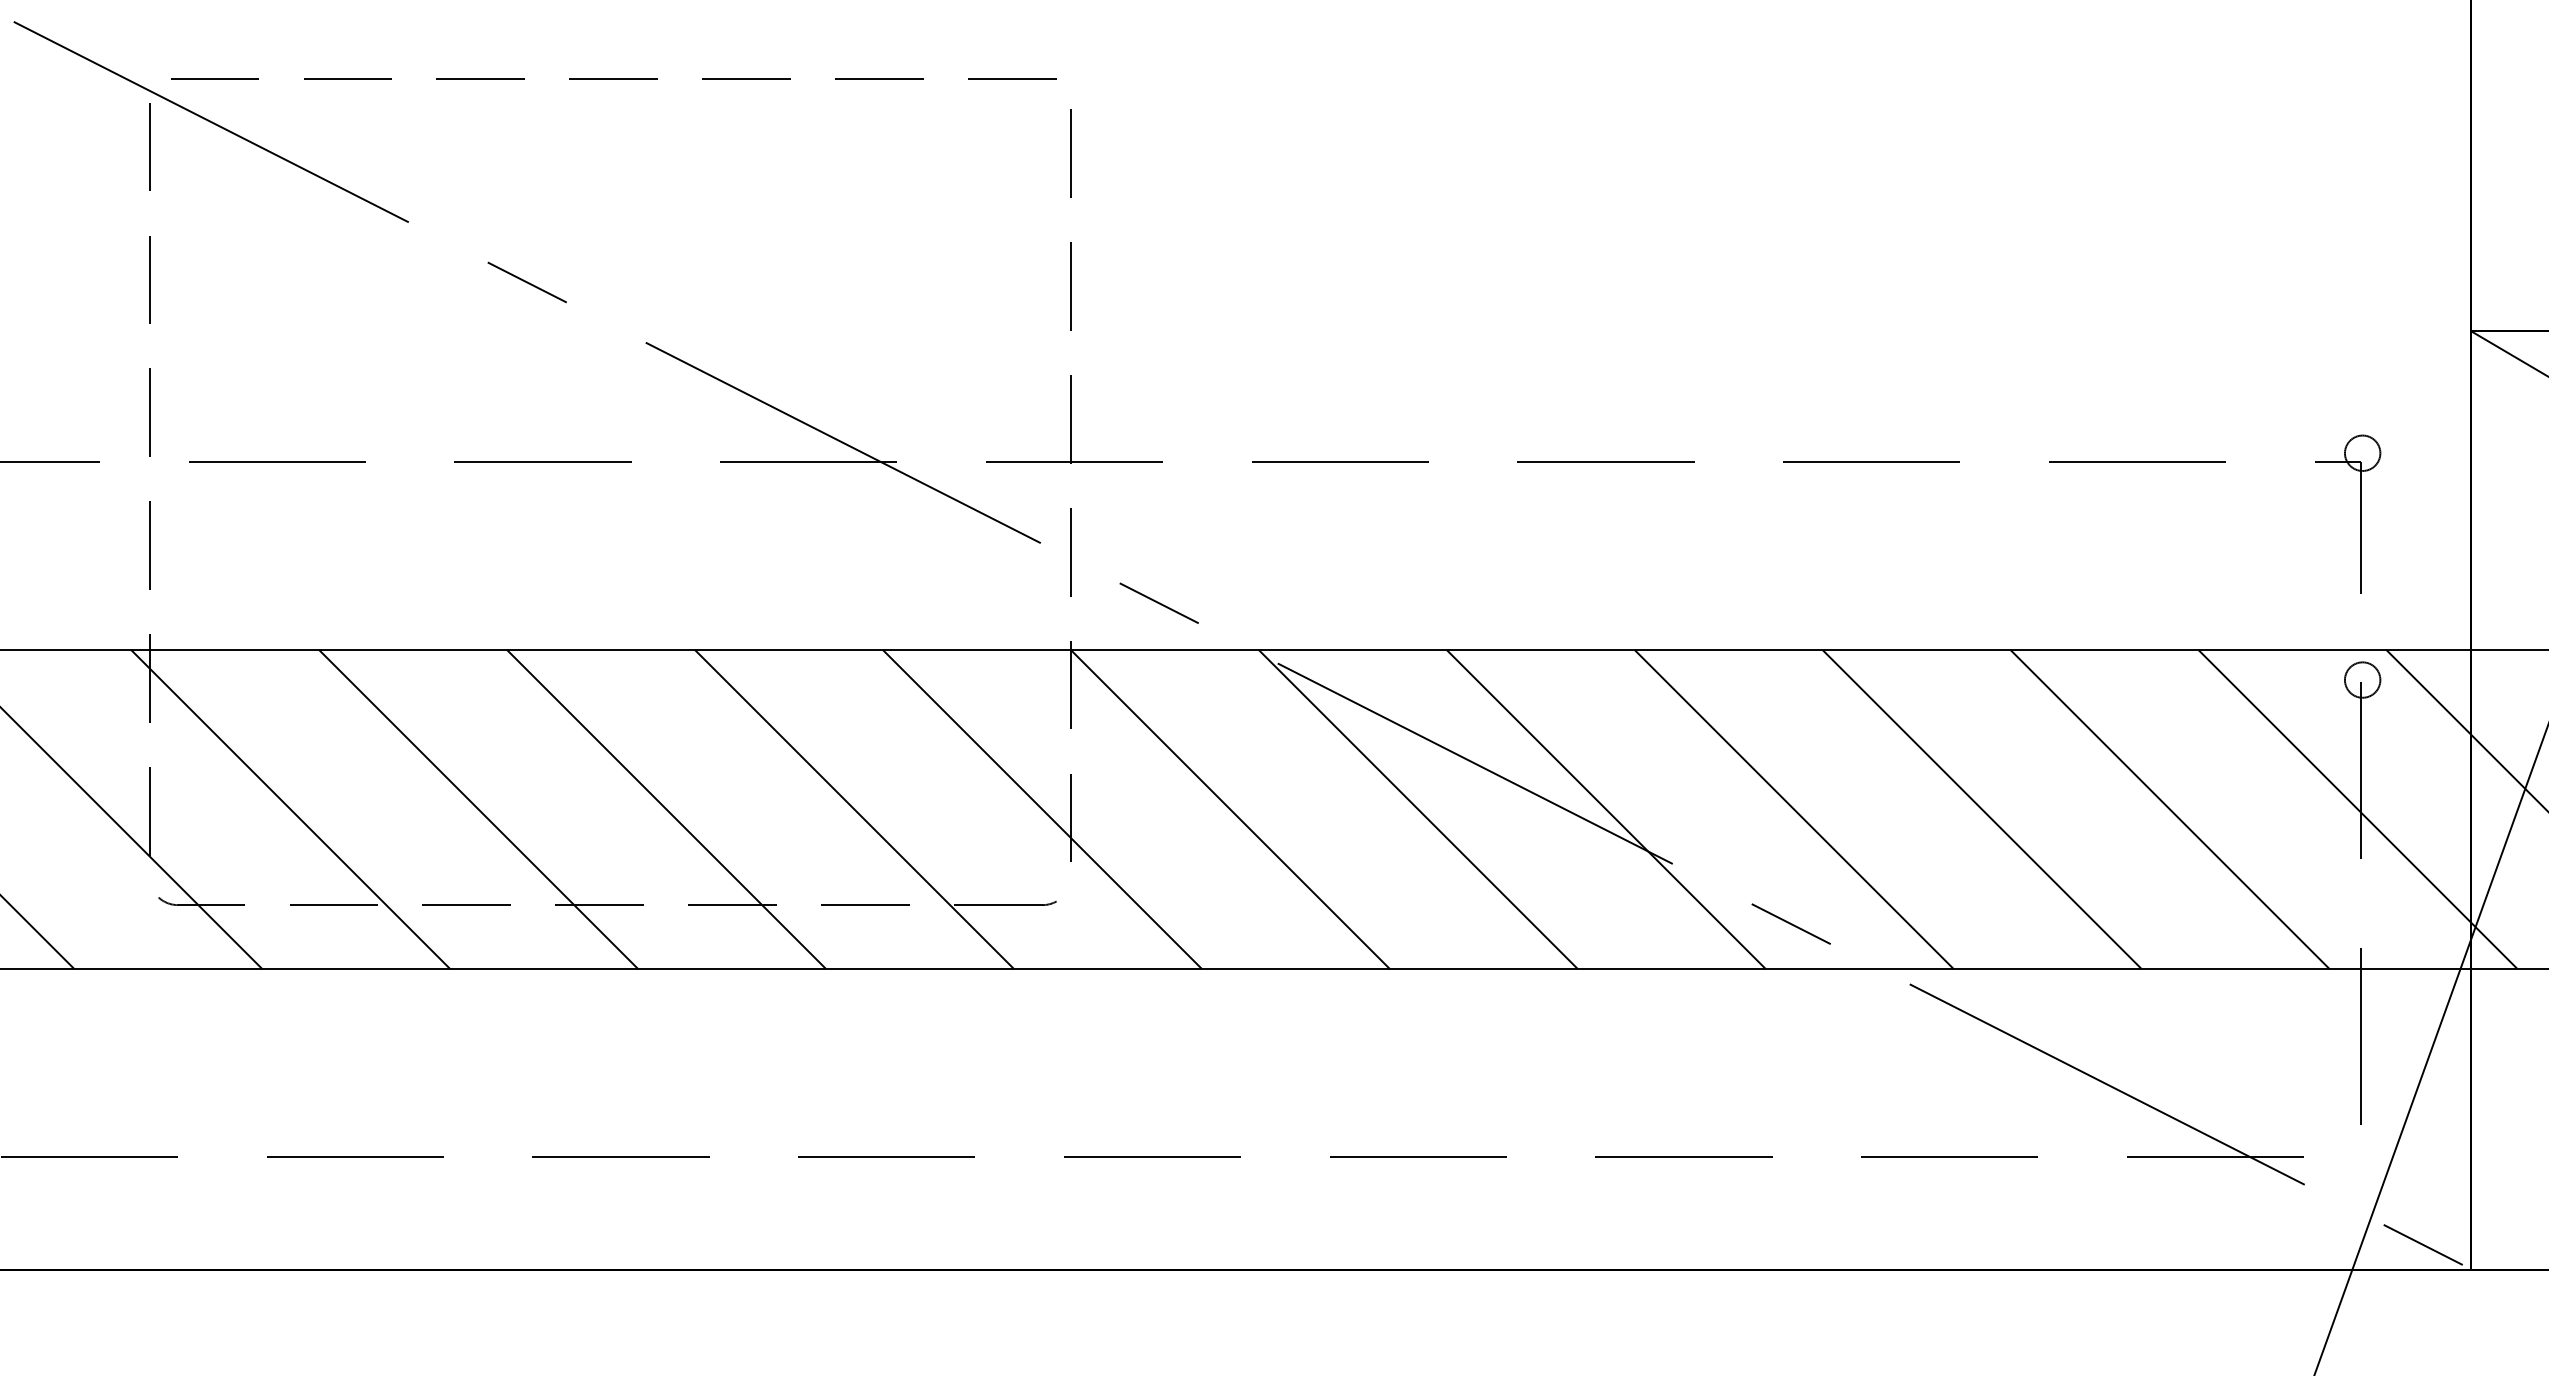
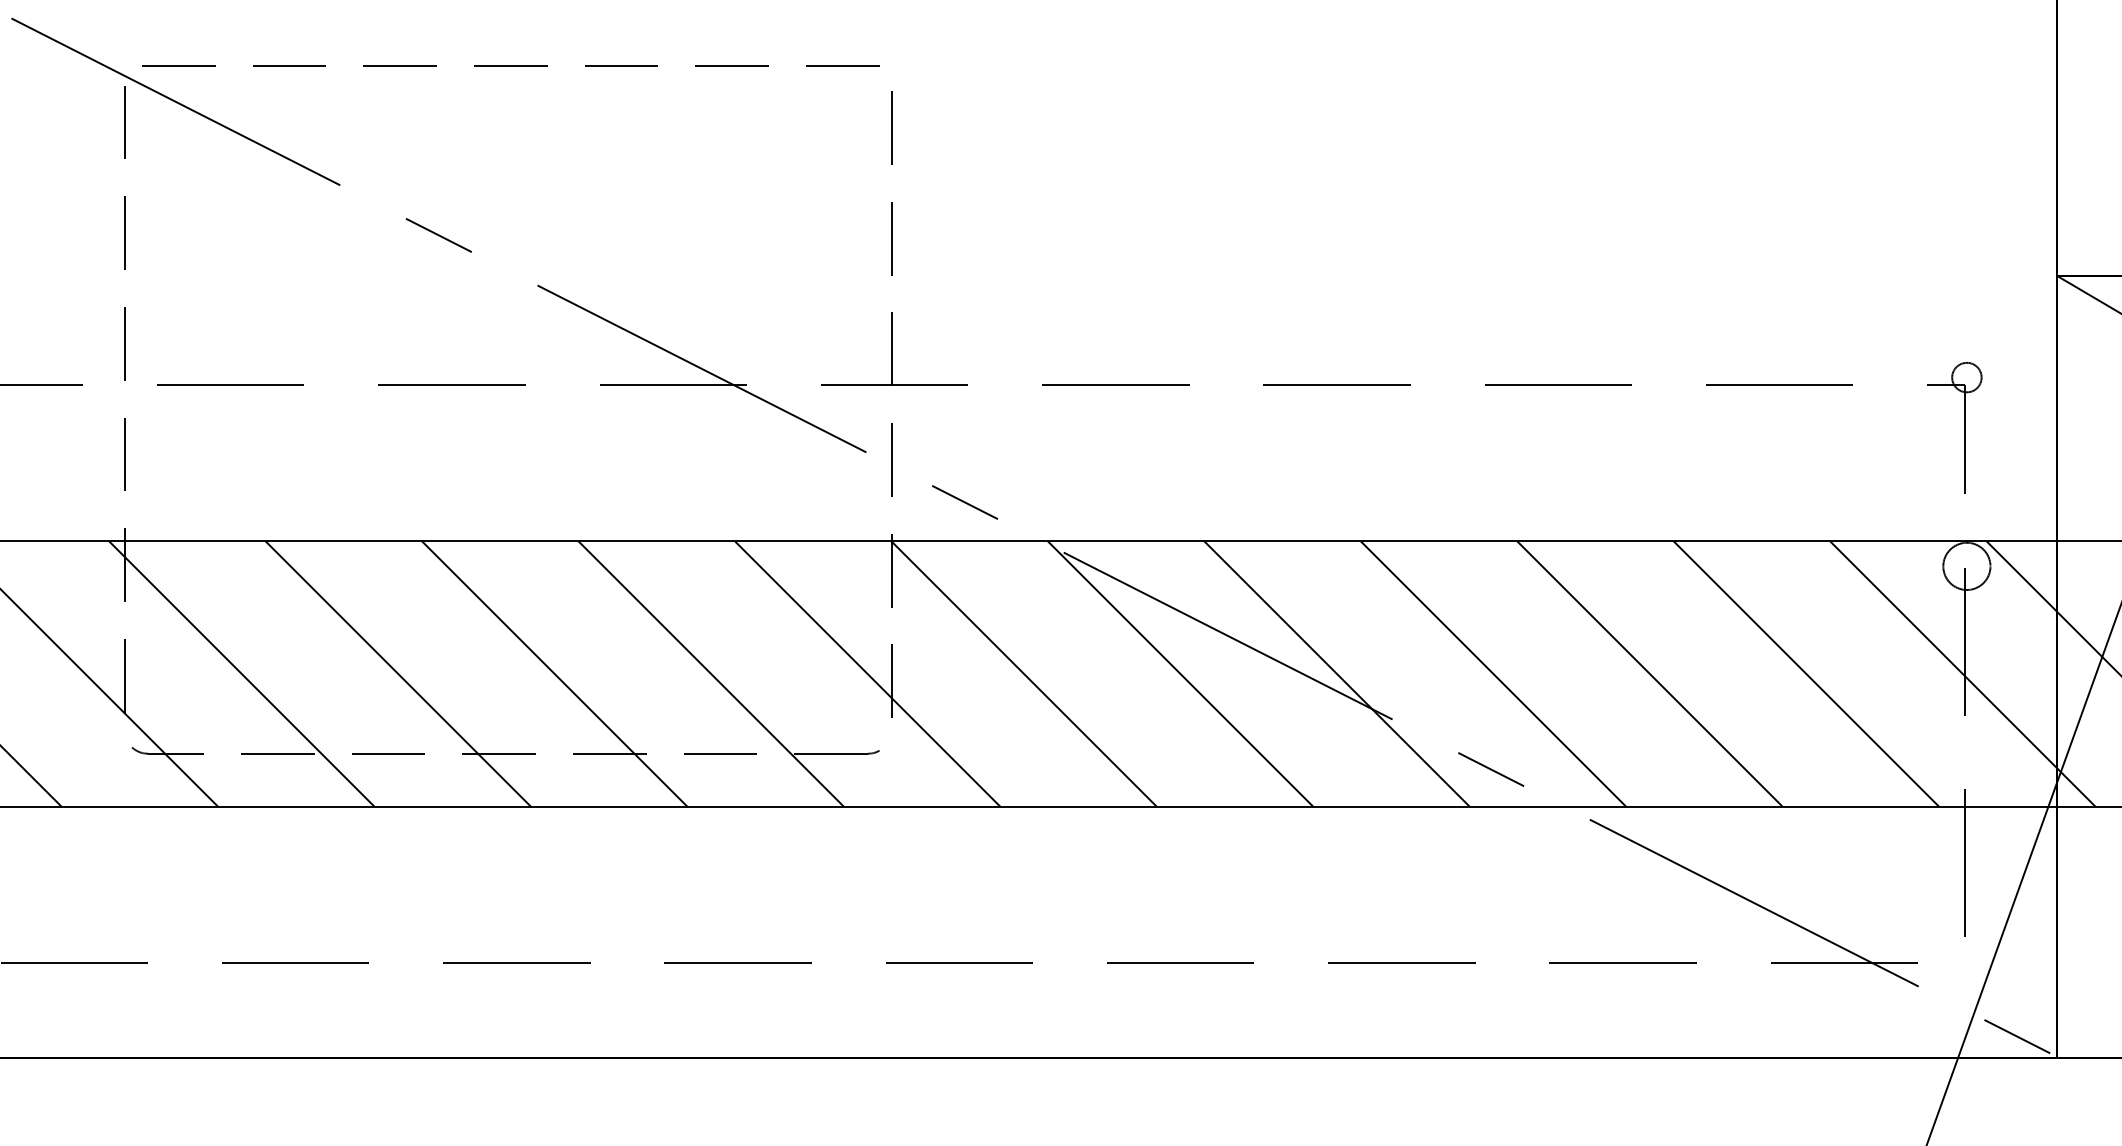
circle: (2362, 679) -> (1966, 565), size x1.6

